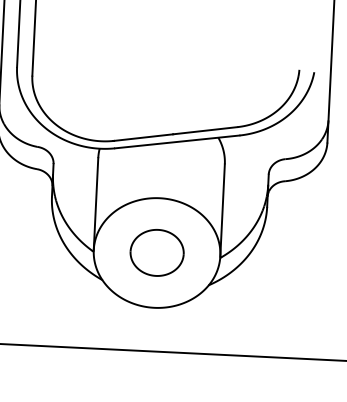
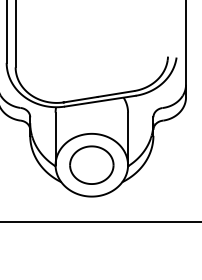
part: (156, 251) -> (91, 164), size x1.43

